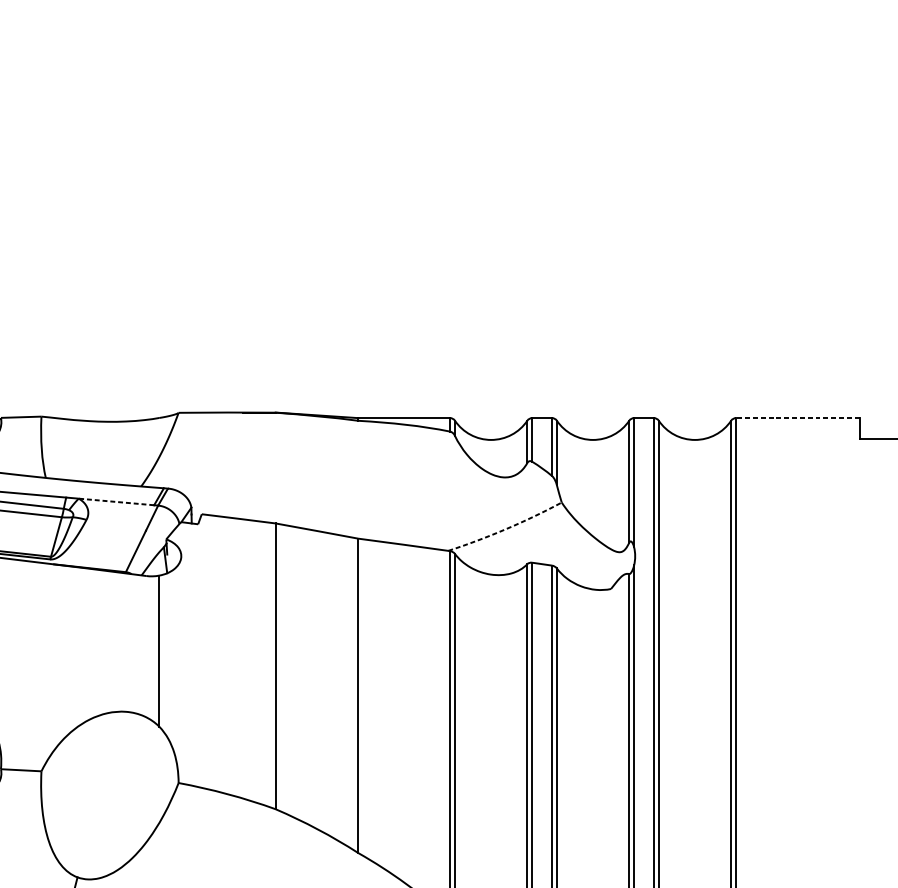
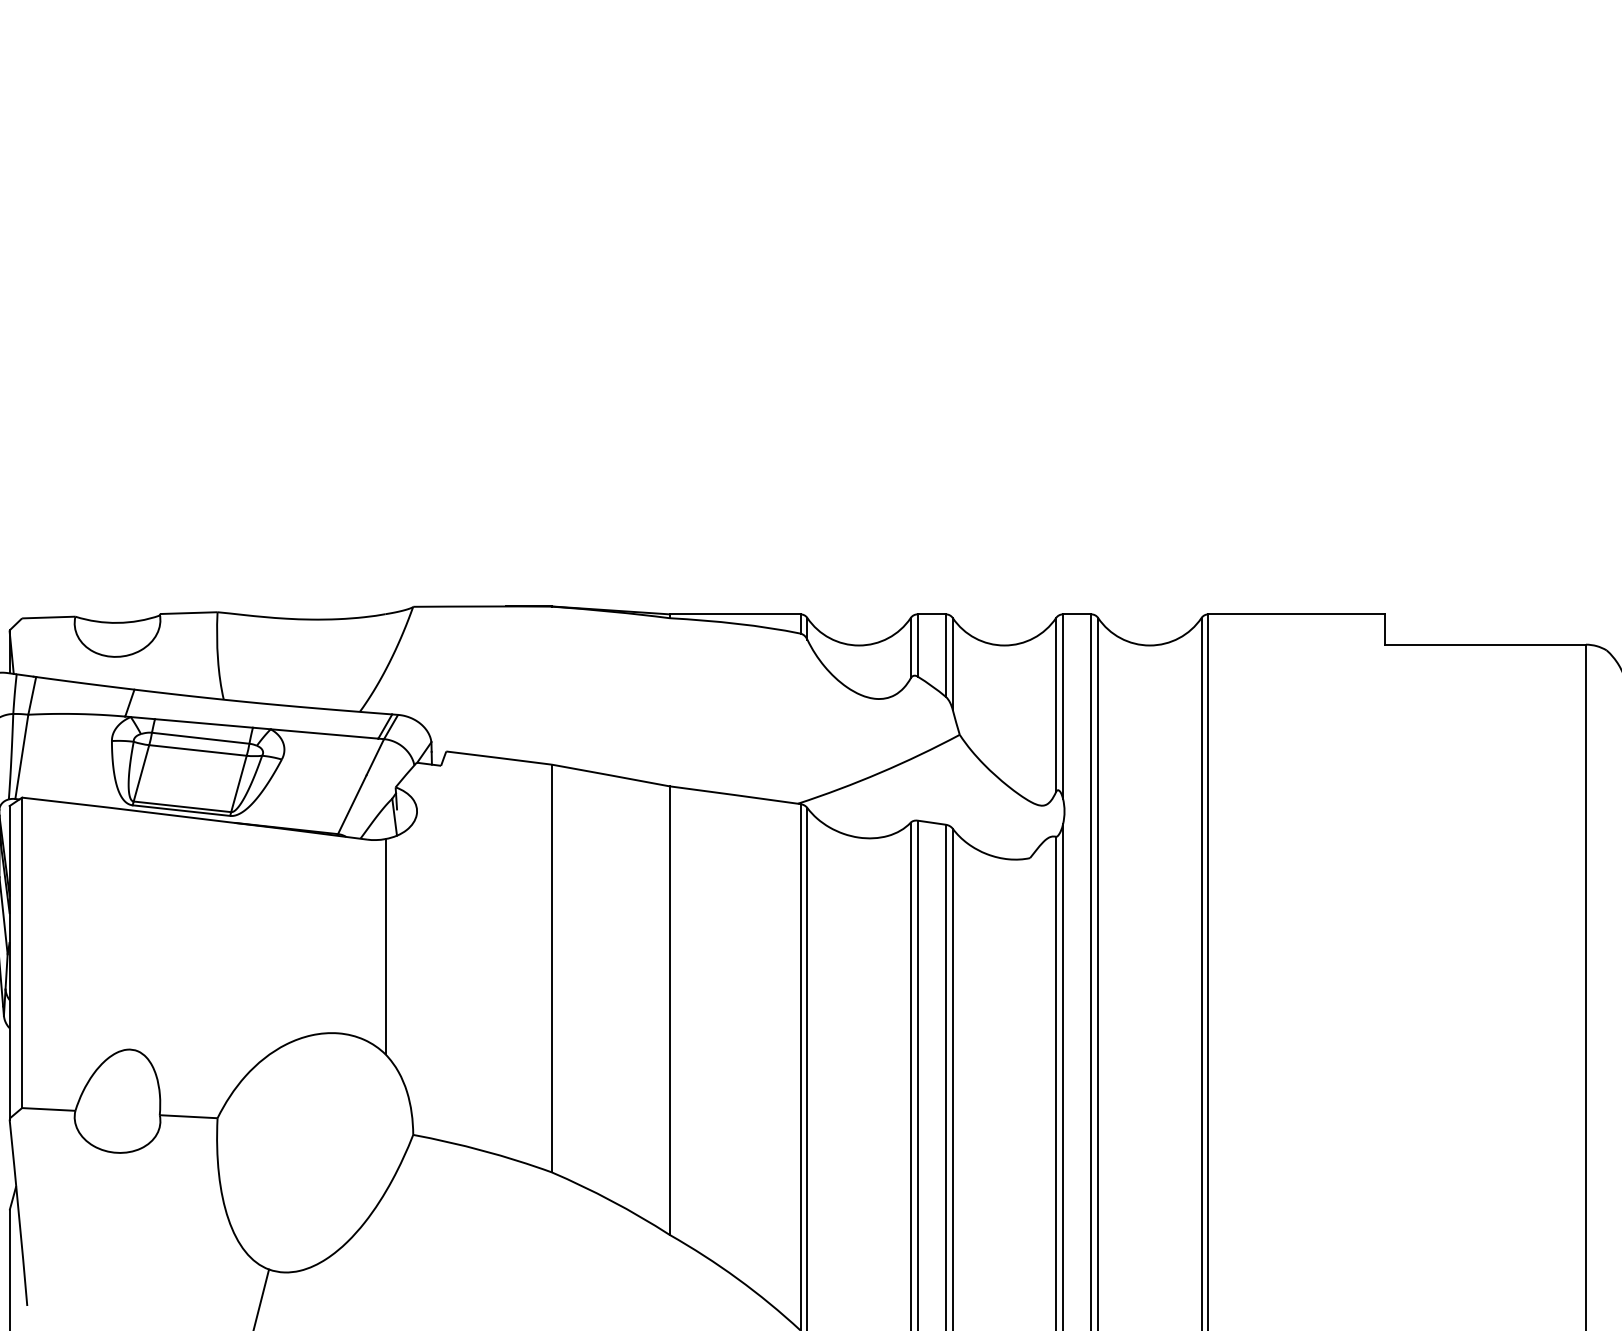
line: (797, 418) -> (1295, 614), dashed -> solid
line: (116, 501) -> (324, 733), dashed -> solid
arc: (506, 528) -> (880, 772), dashed -> solid

